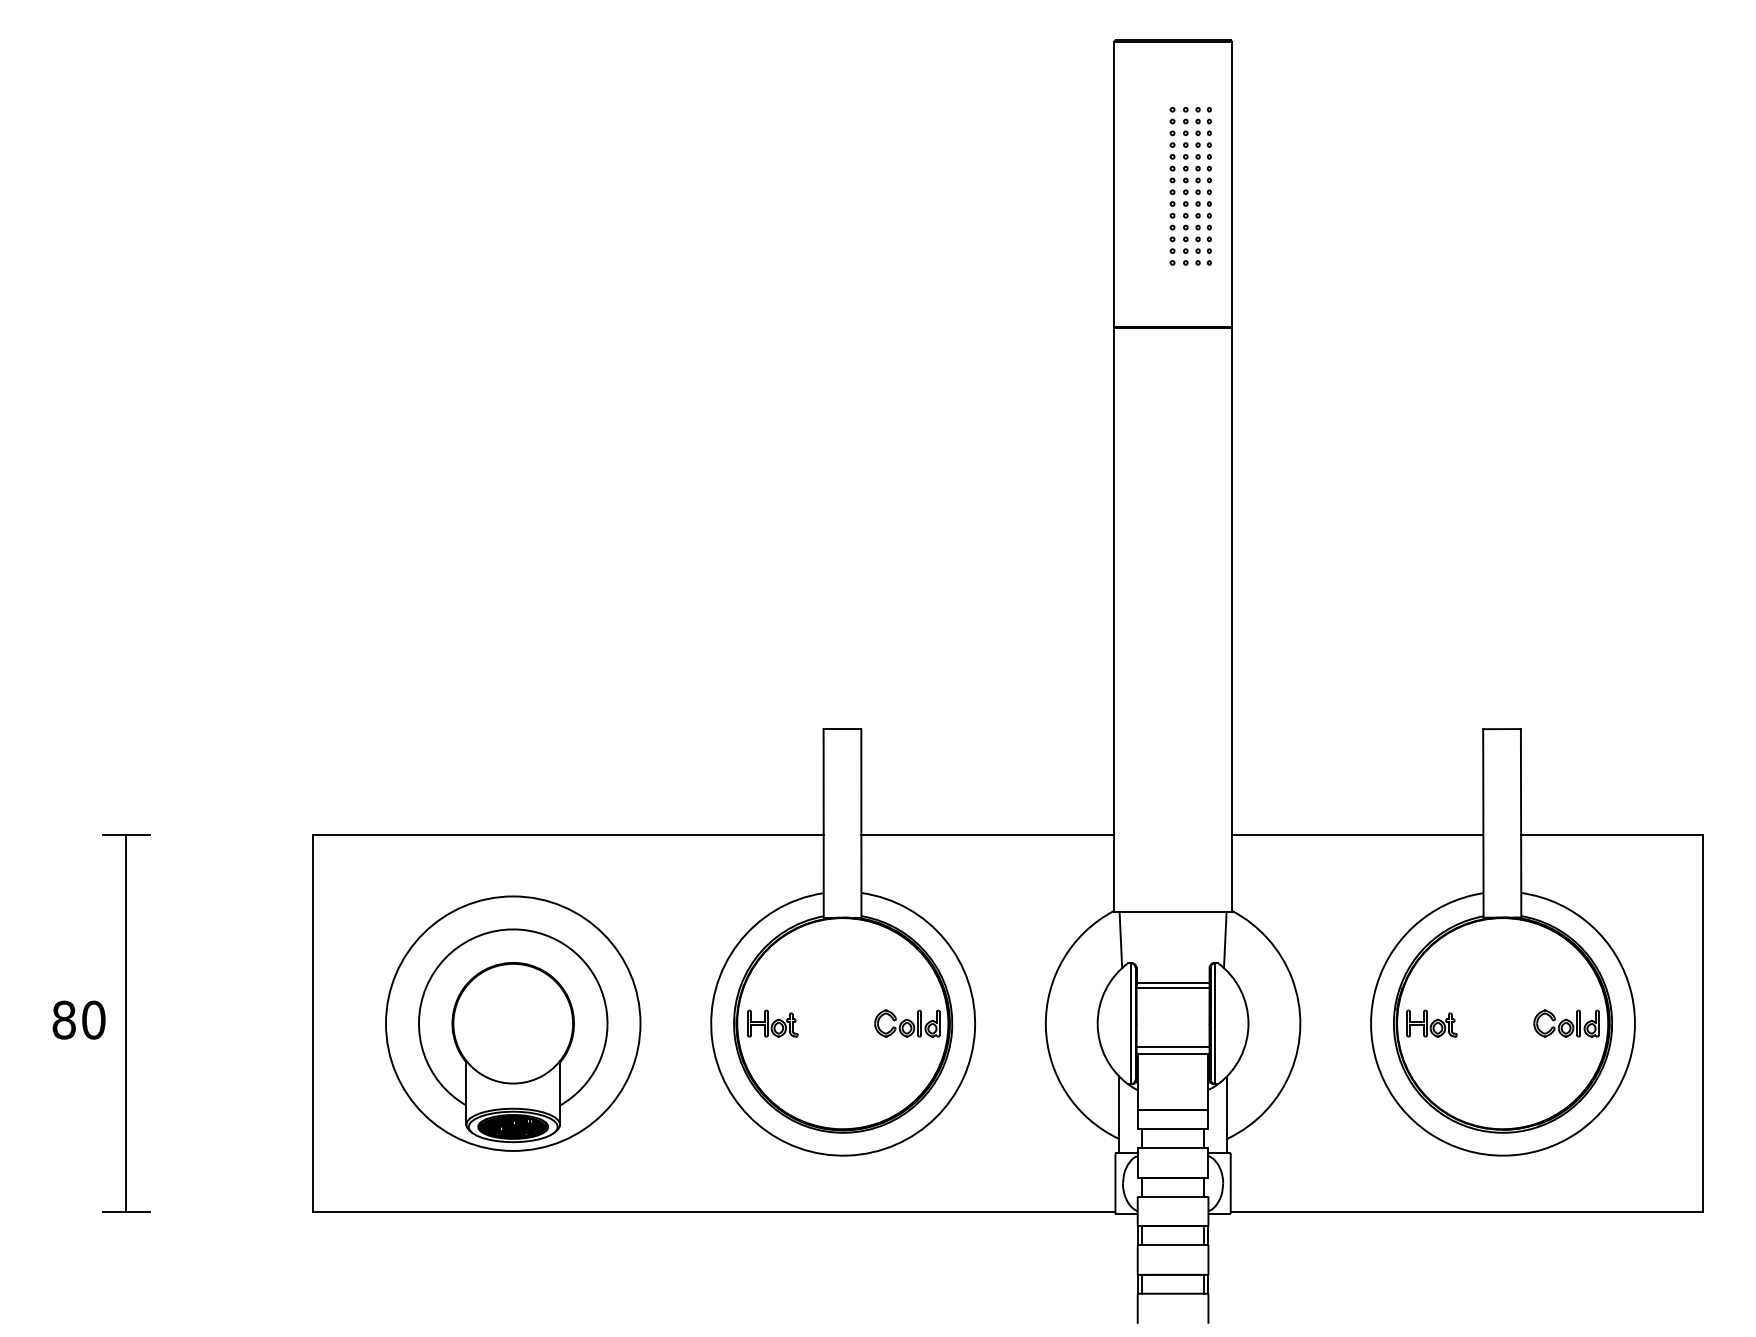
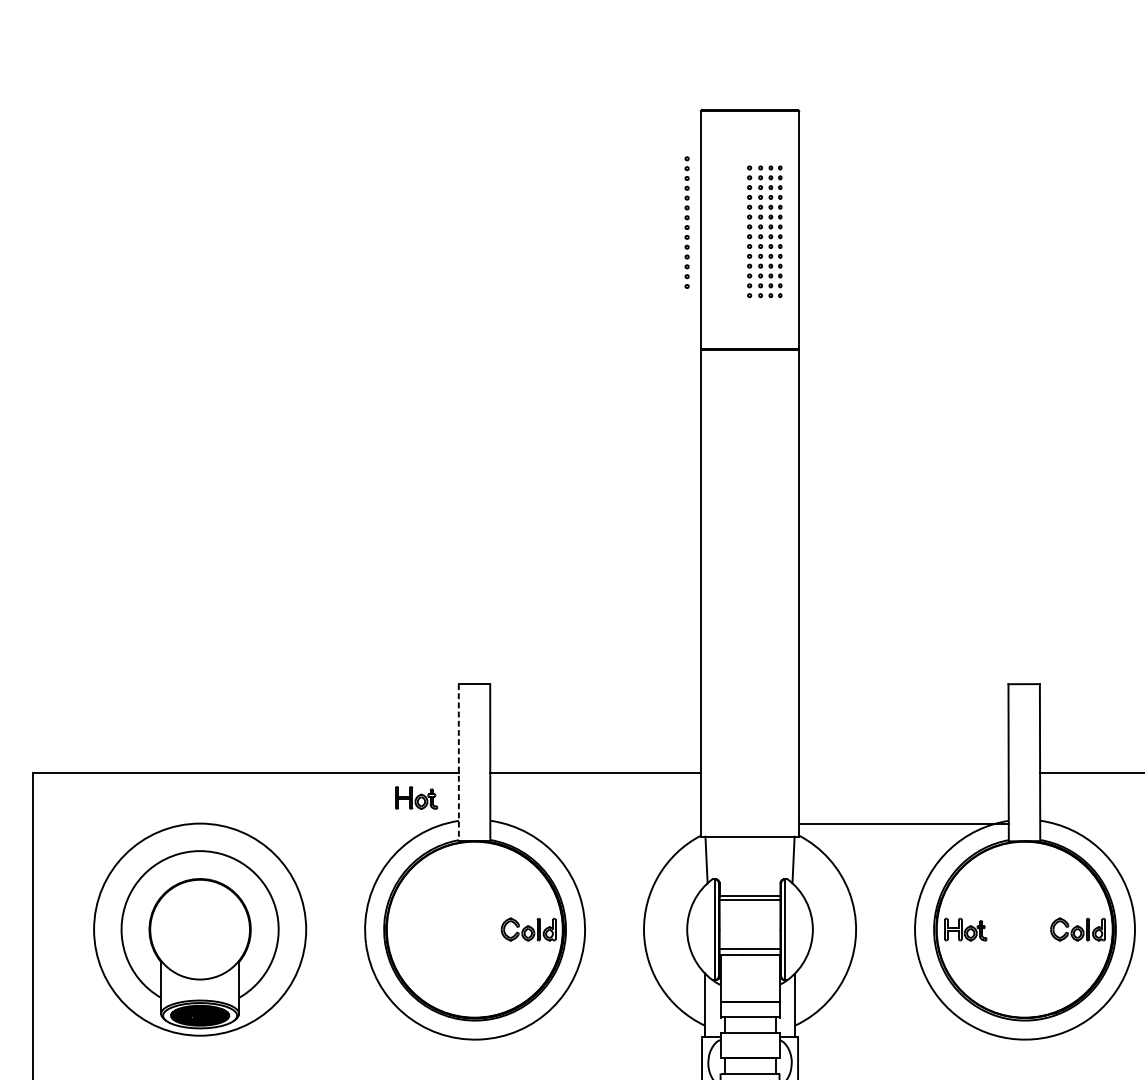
part: (1097, 175) -> (687, 222), added
line: (823, 823) -> (458, 762), solid -> dashed
line: (1357, 835) -> (903, 824), moved
part: (772, 1023) -> (416, 797), moved

